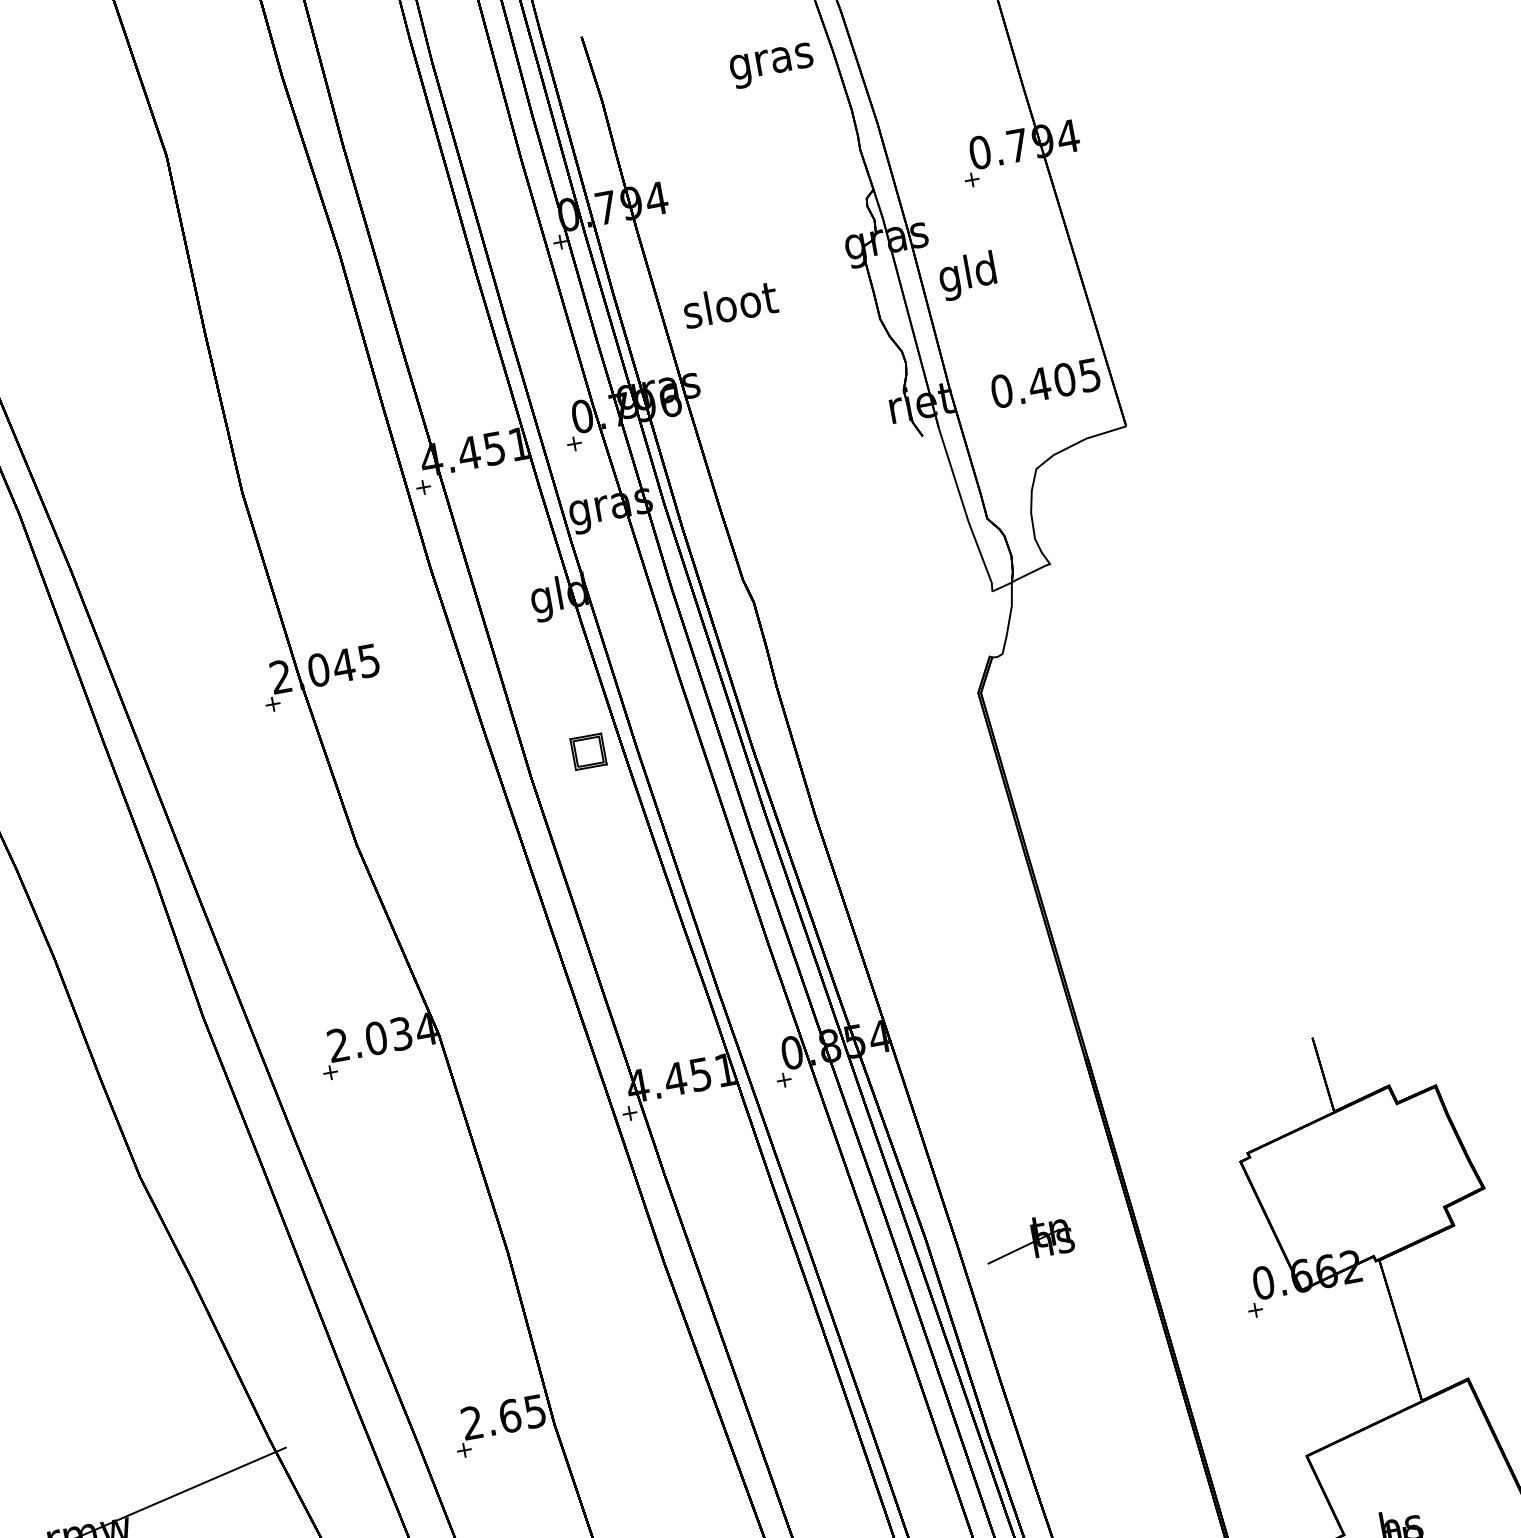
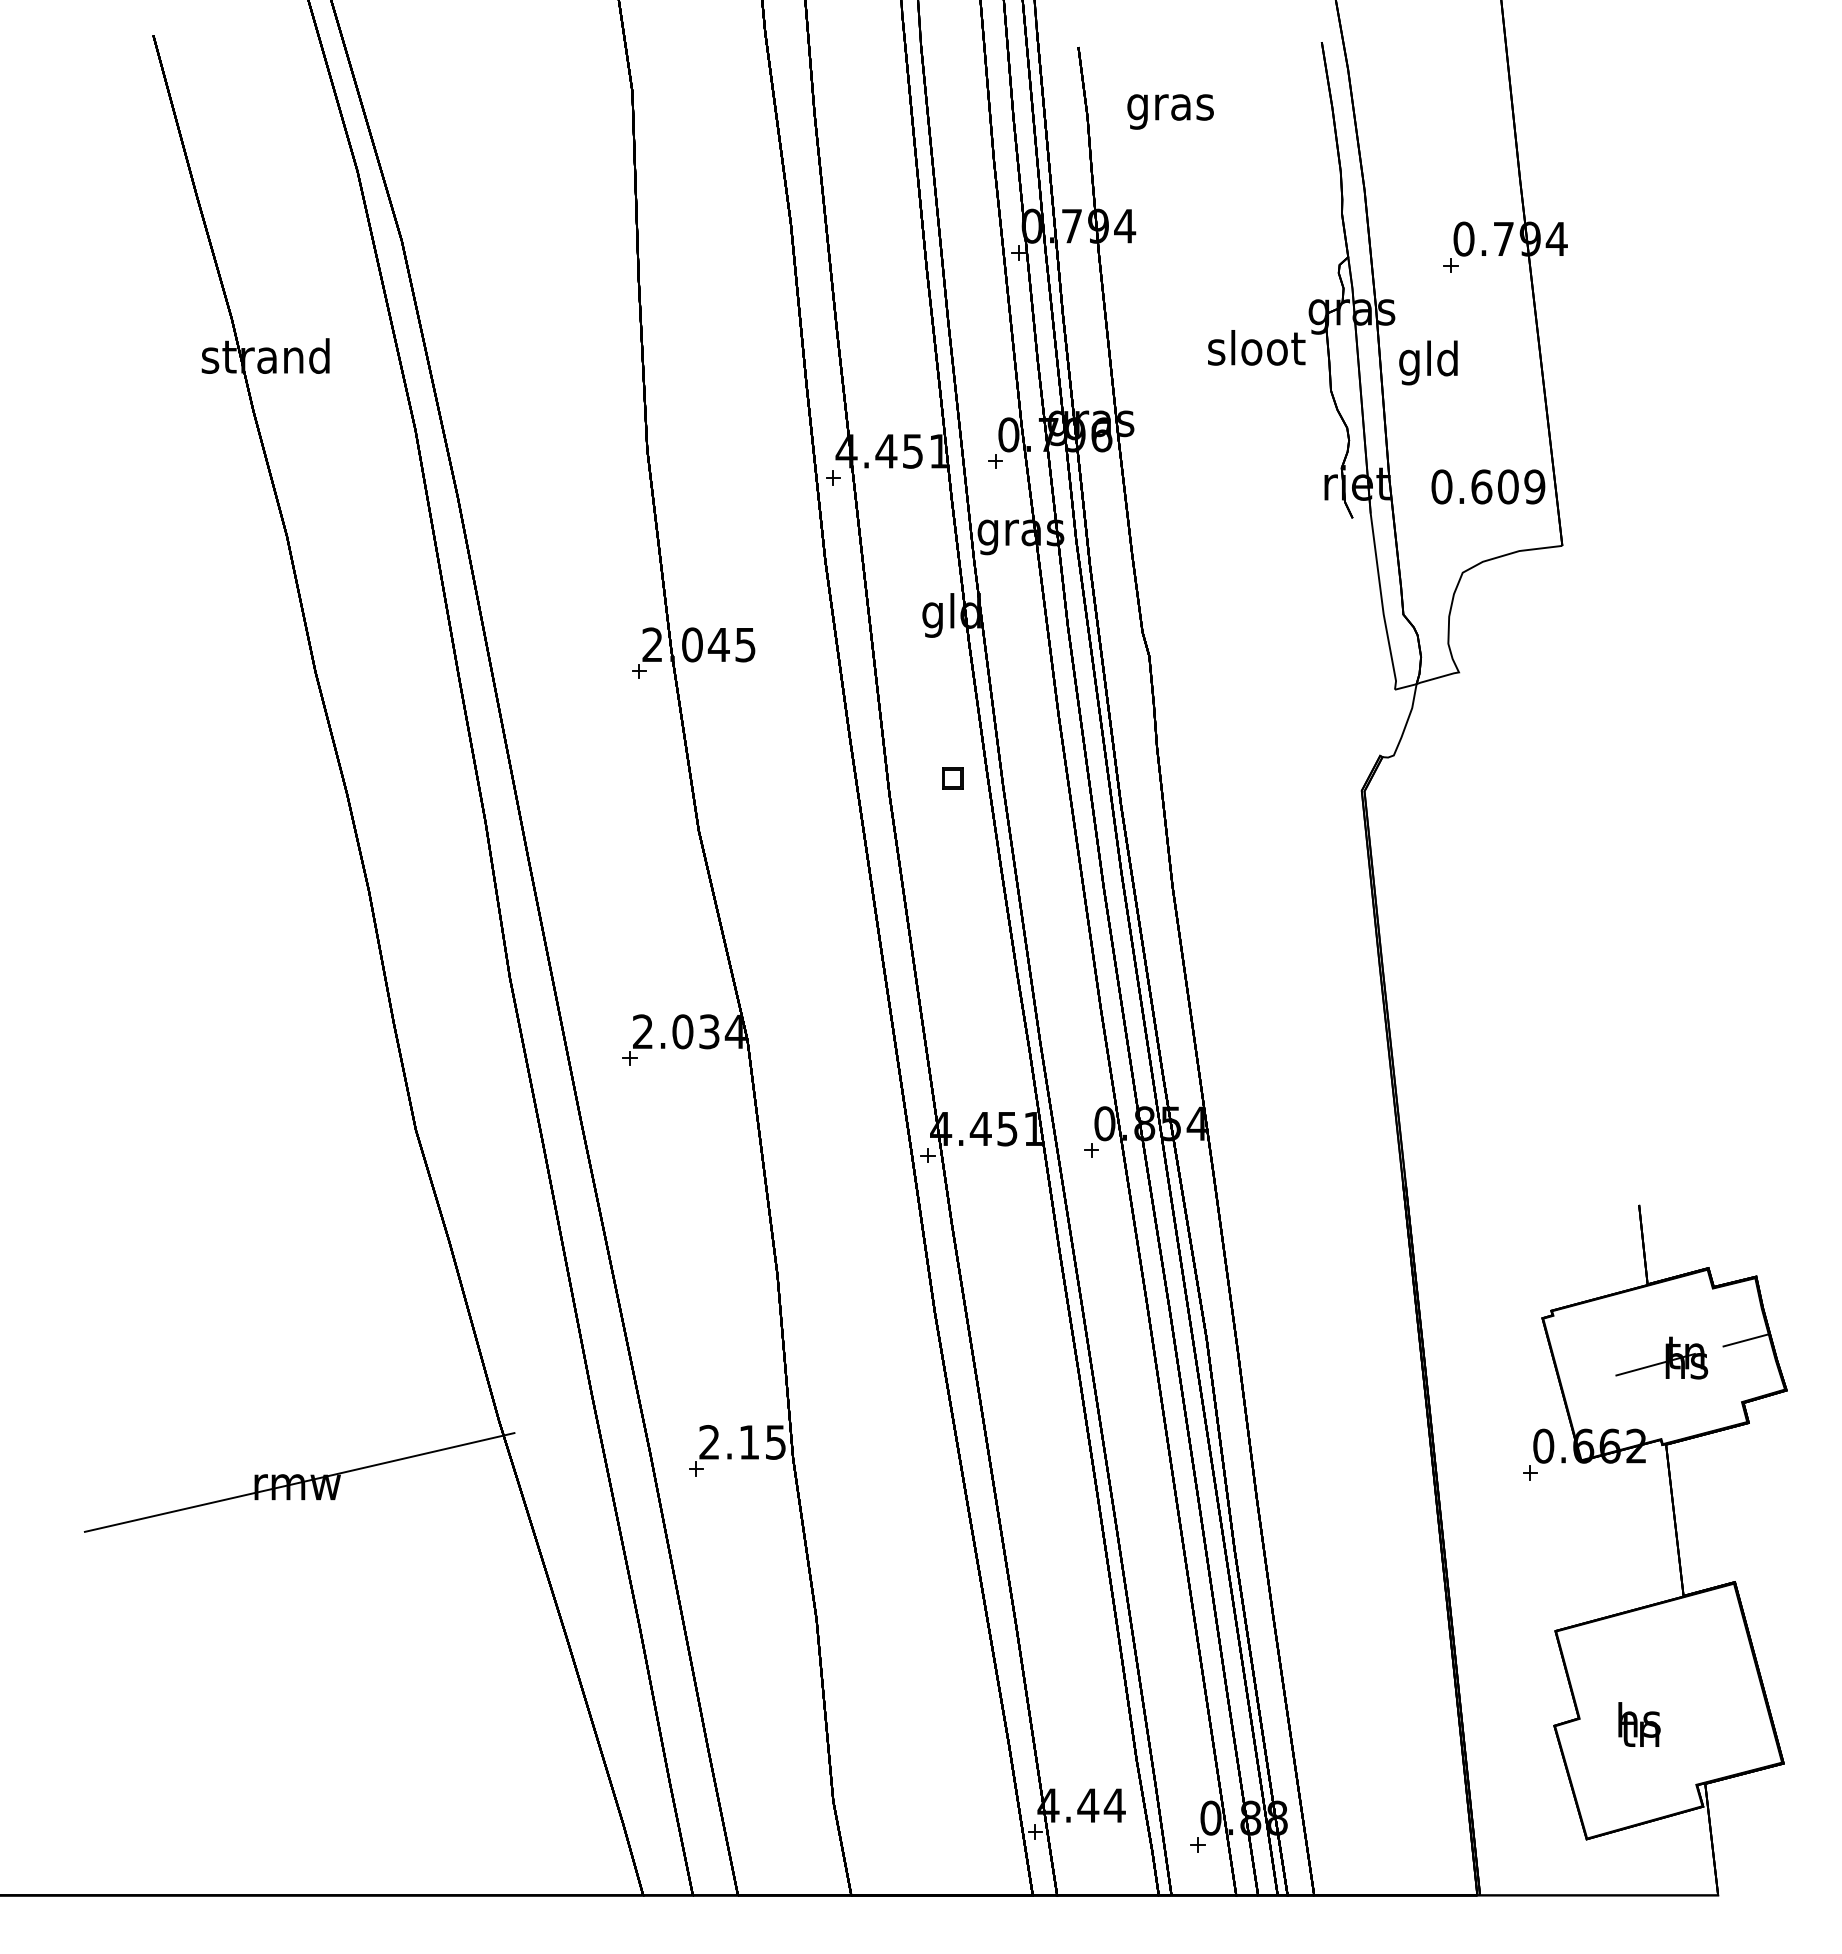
text: (771, 65) -> (1170, 111), moved
text: (730, 304) -> (1256, 347), moved
text: (1063, 379) -> (1507, 486), 0.405 -> 0.609
part: (588, 751) -> (952, 778), size x0.62
line: (1436, 1147) -> (1745, 1340), added
part: (1028, 1238) -> (1661, 1357), moved
text: (510, 1416) -> (749, 1442), 2.65 -> 2.15

